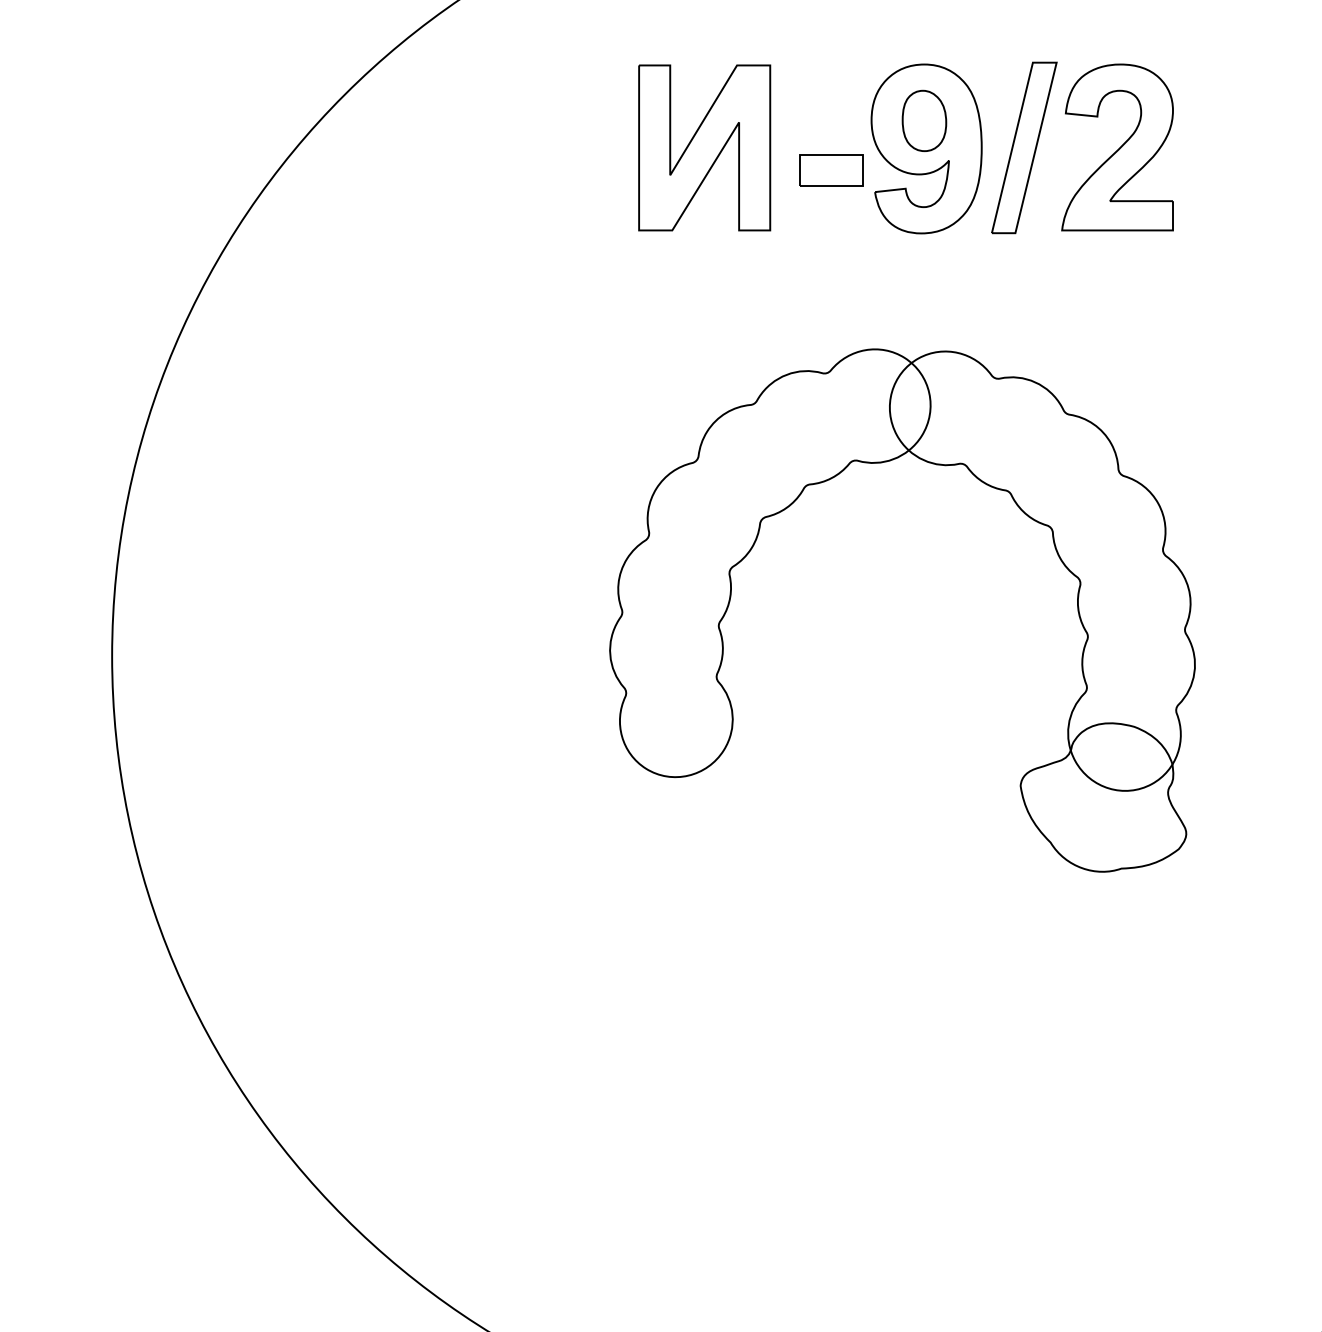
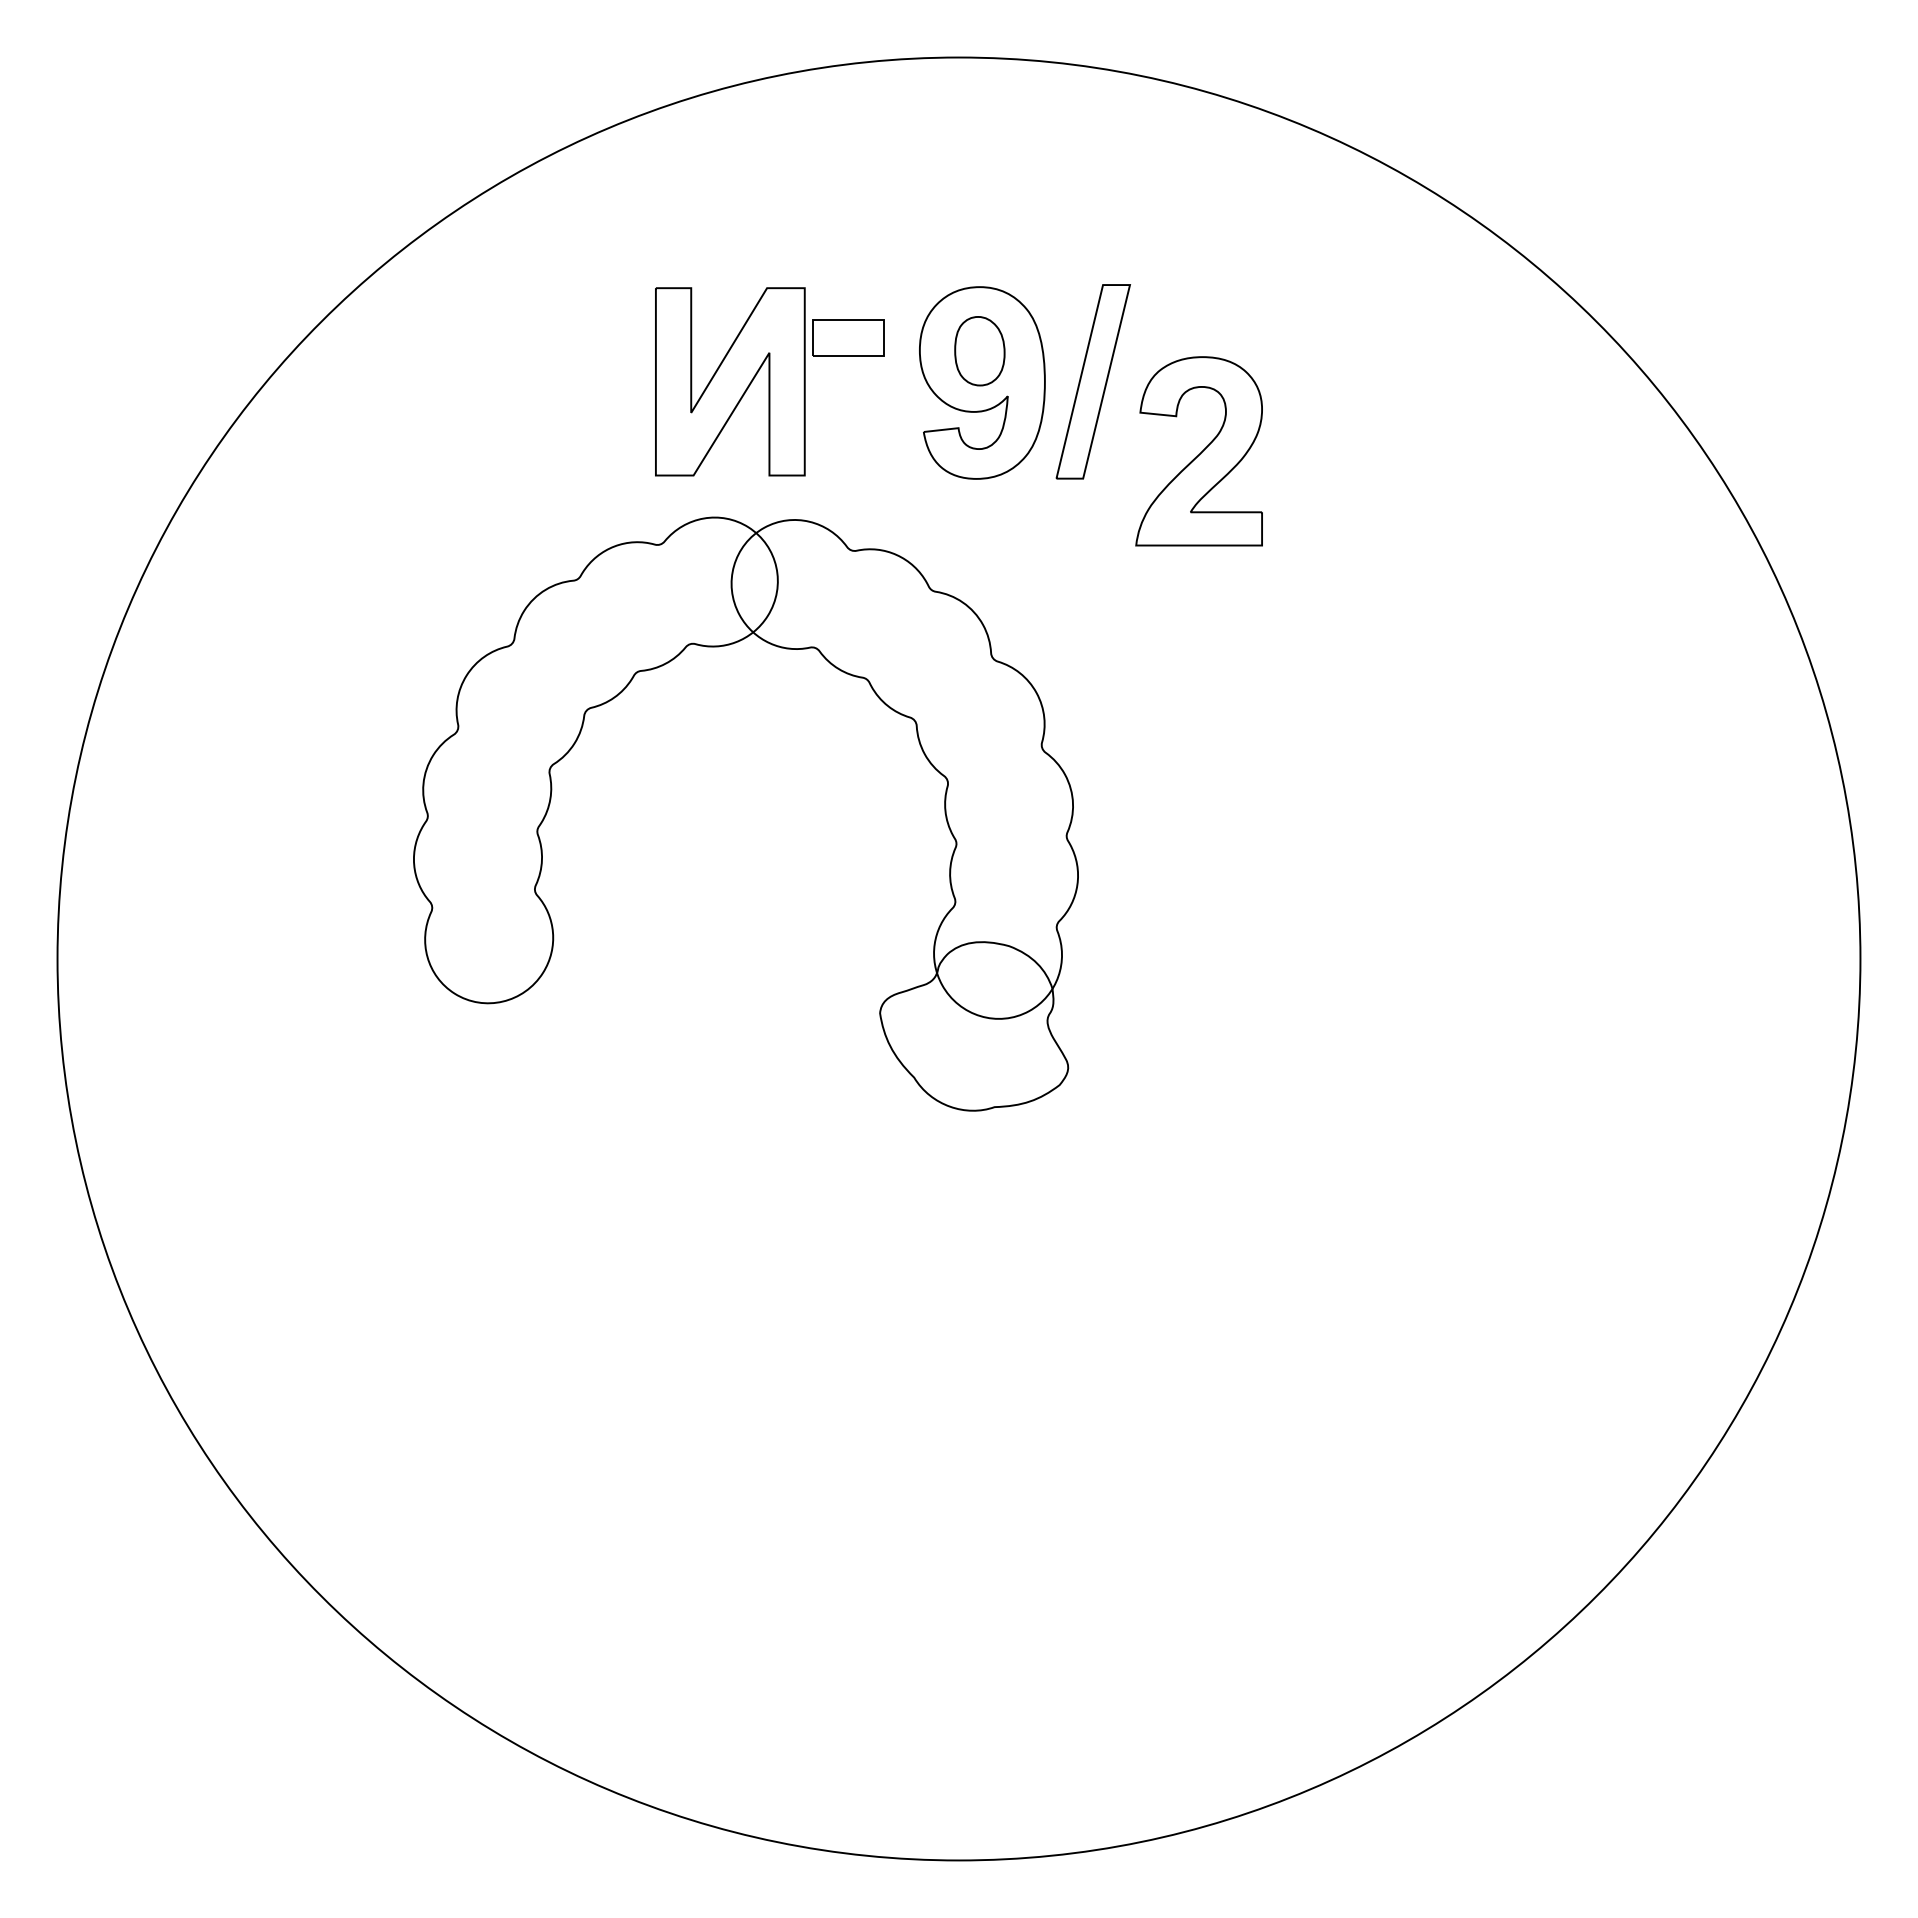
part: (1116, 147) -> (1198, 451), moved
part: (831, 170) -> (848, 337), moved
part: (879, 463) -> (719, 647), moved

